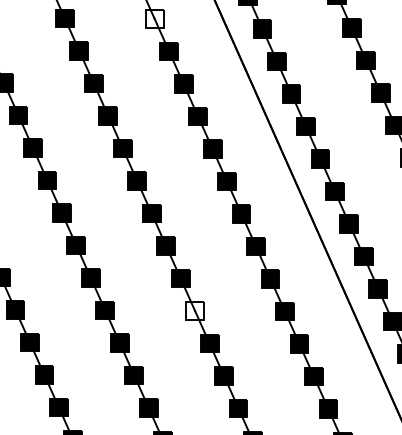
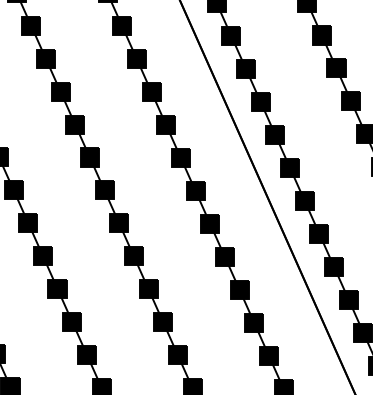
fill: (154, 18) -> (122, 25), added
fill: (195, 310) -> (163, 321), added

